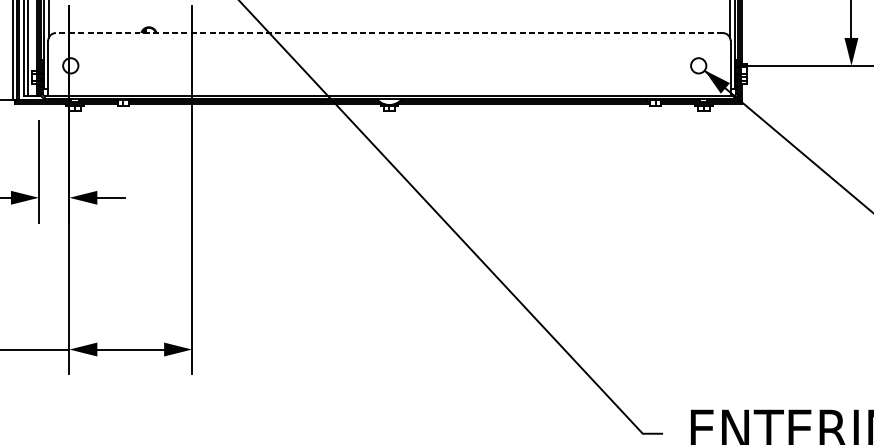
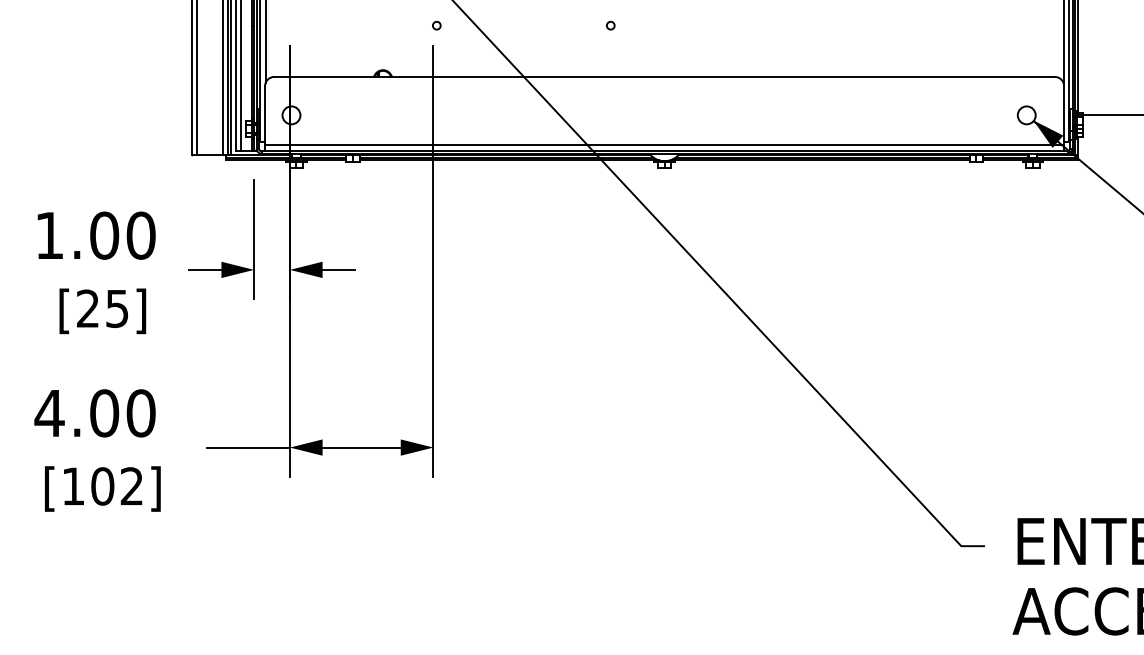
line: (389, 33) -> (664, 77), dashed -> solid
line: (389, 90) -> (664, 144), added

